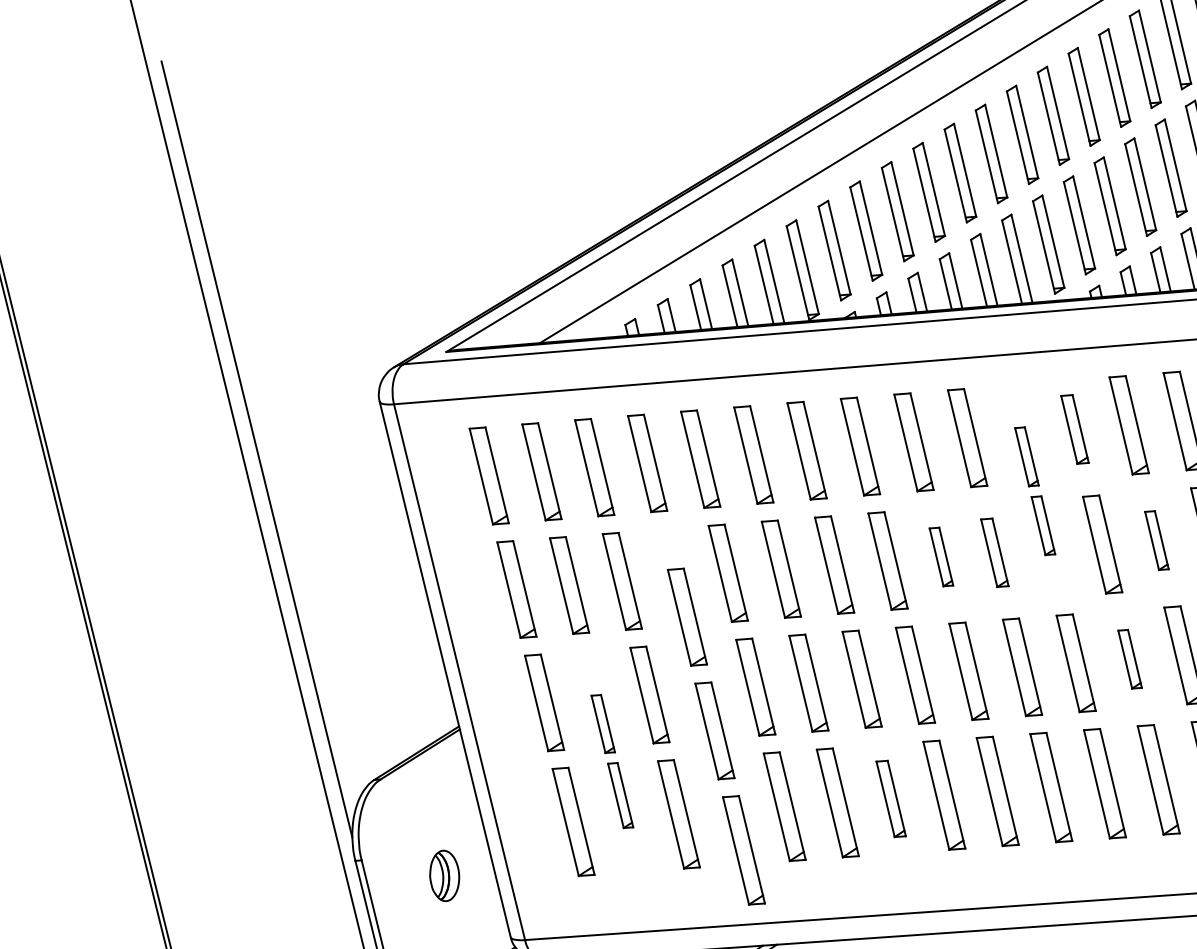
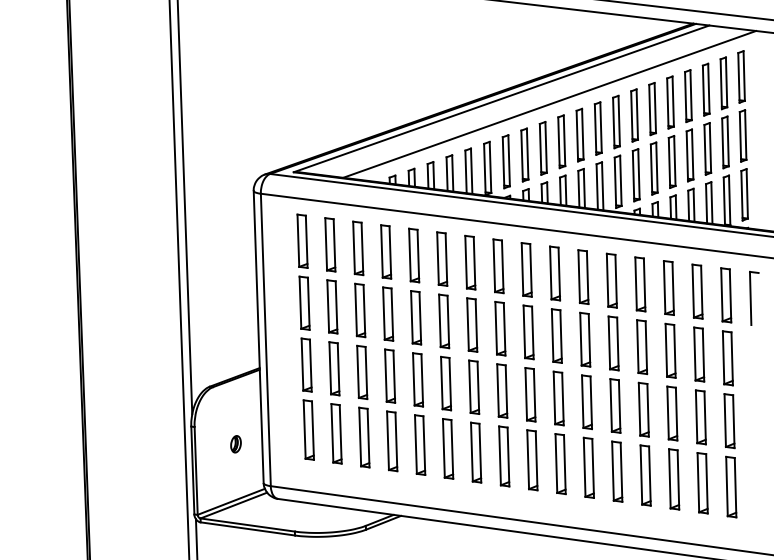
part: (1074, 429) -> (611, 280), size x1.43
part: (1035, 491) -> (584, 308), size x1.67
part: (1157, 540) -> (642, 347), size x1.67
part: (994, 551) -> (556, 335), size x1.43
part: (941, 557) -> (528, 332), size x1.67
part: (1130, 658) -> (615, 405), size x1.67
part: (716, 736) -> (390, 379), moved
part: (612, 760) -> (335, 402), size x1.67
part: (891, 798) -> (476, 452), size x1.43
part: (443, 876) -> (235, 444), size x0.62

